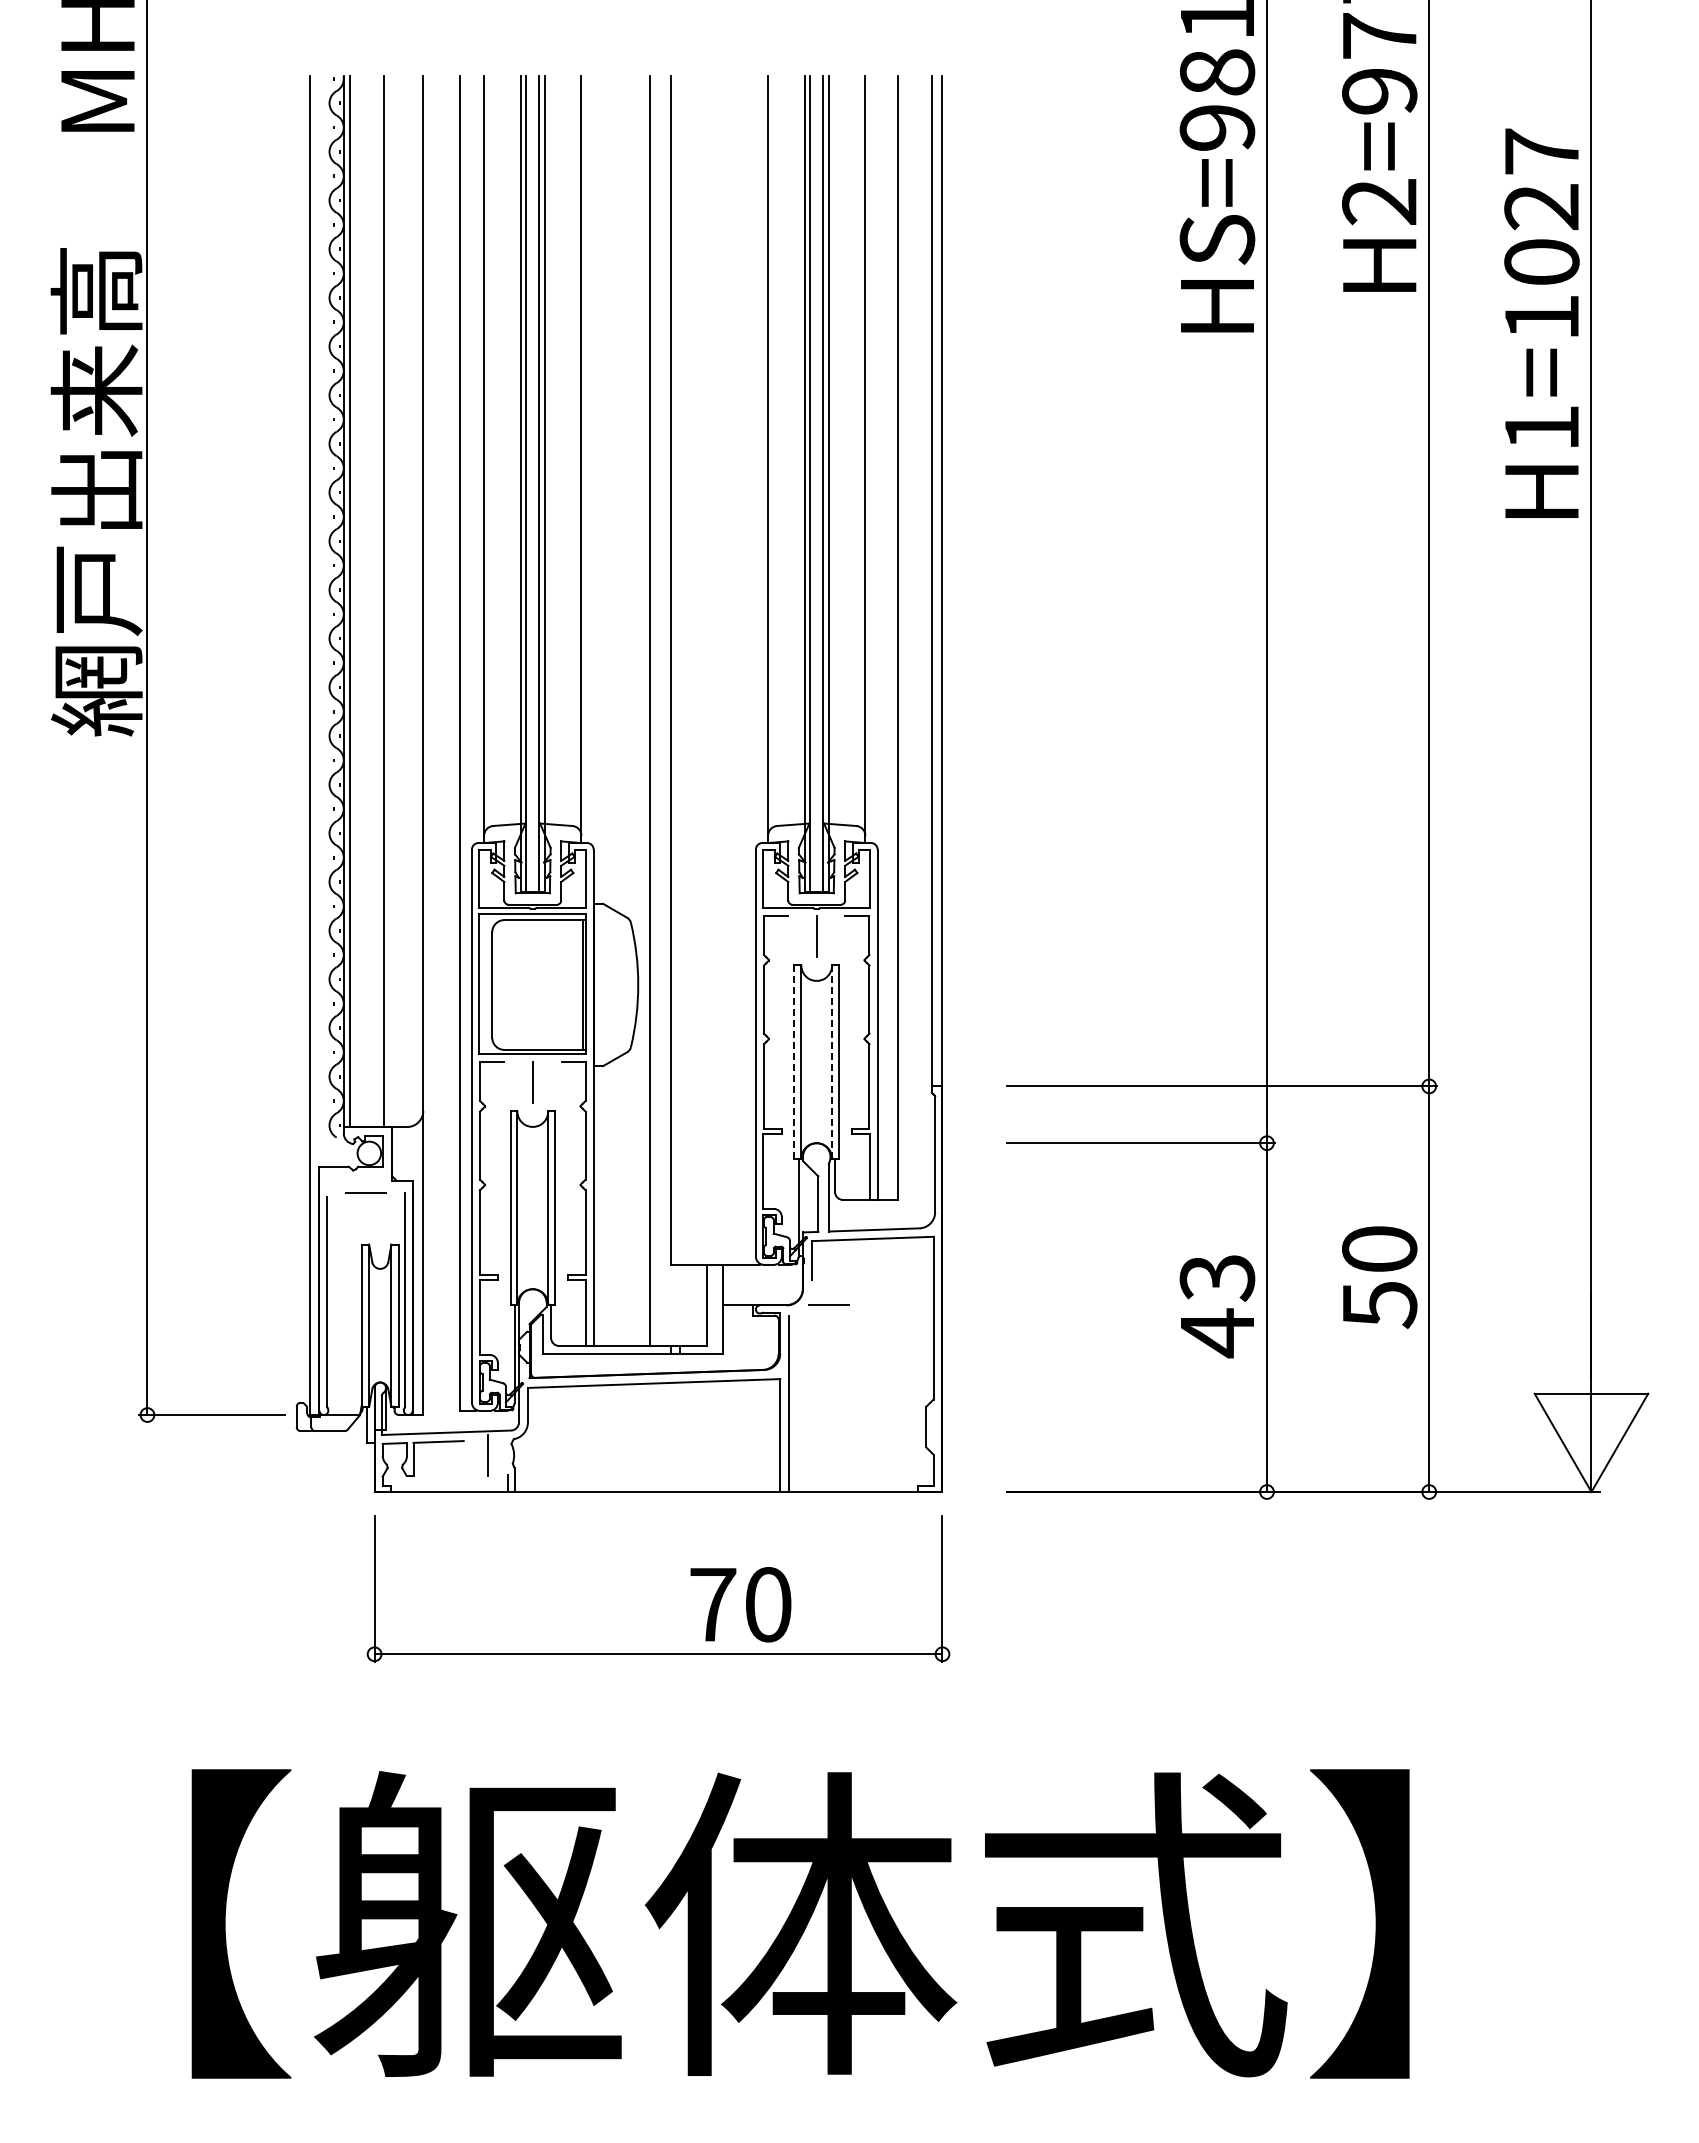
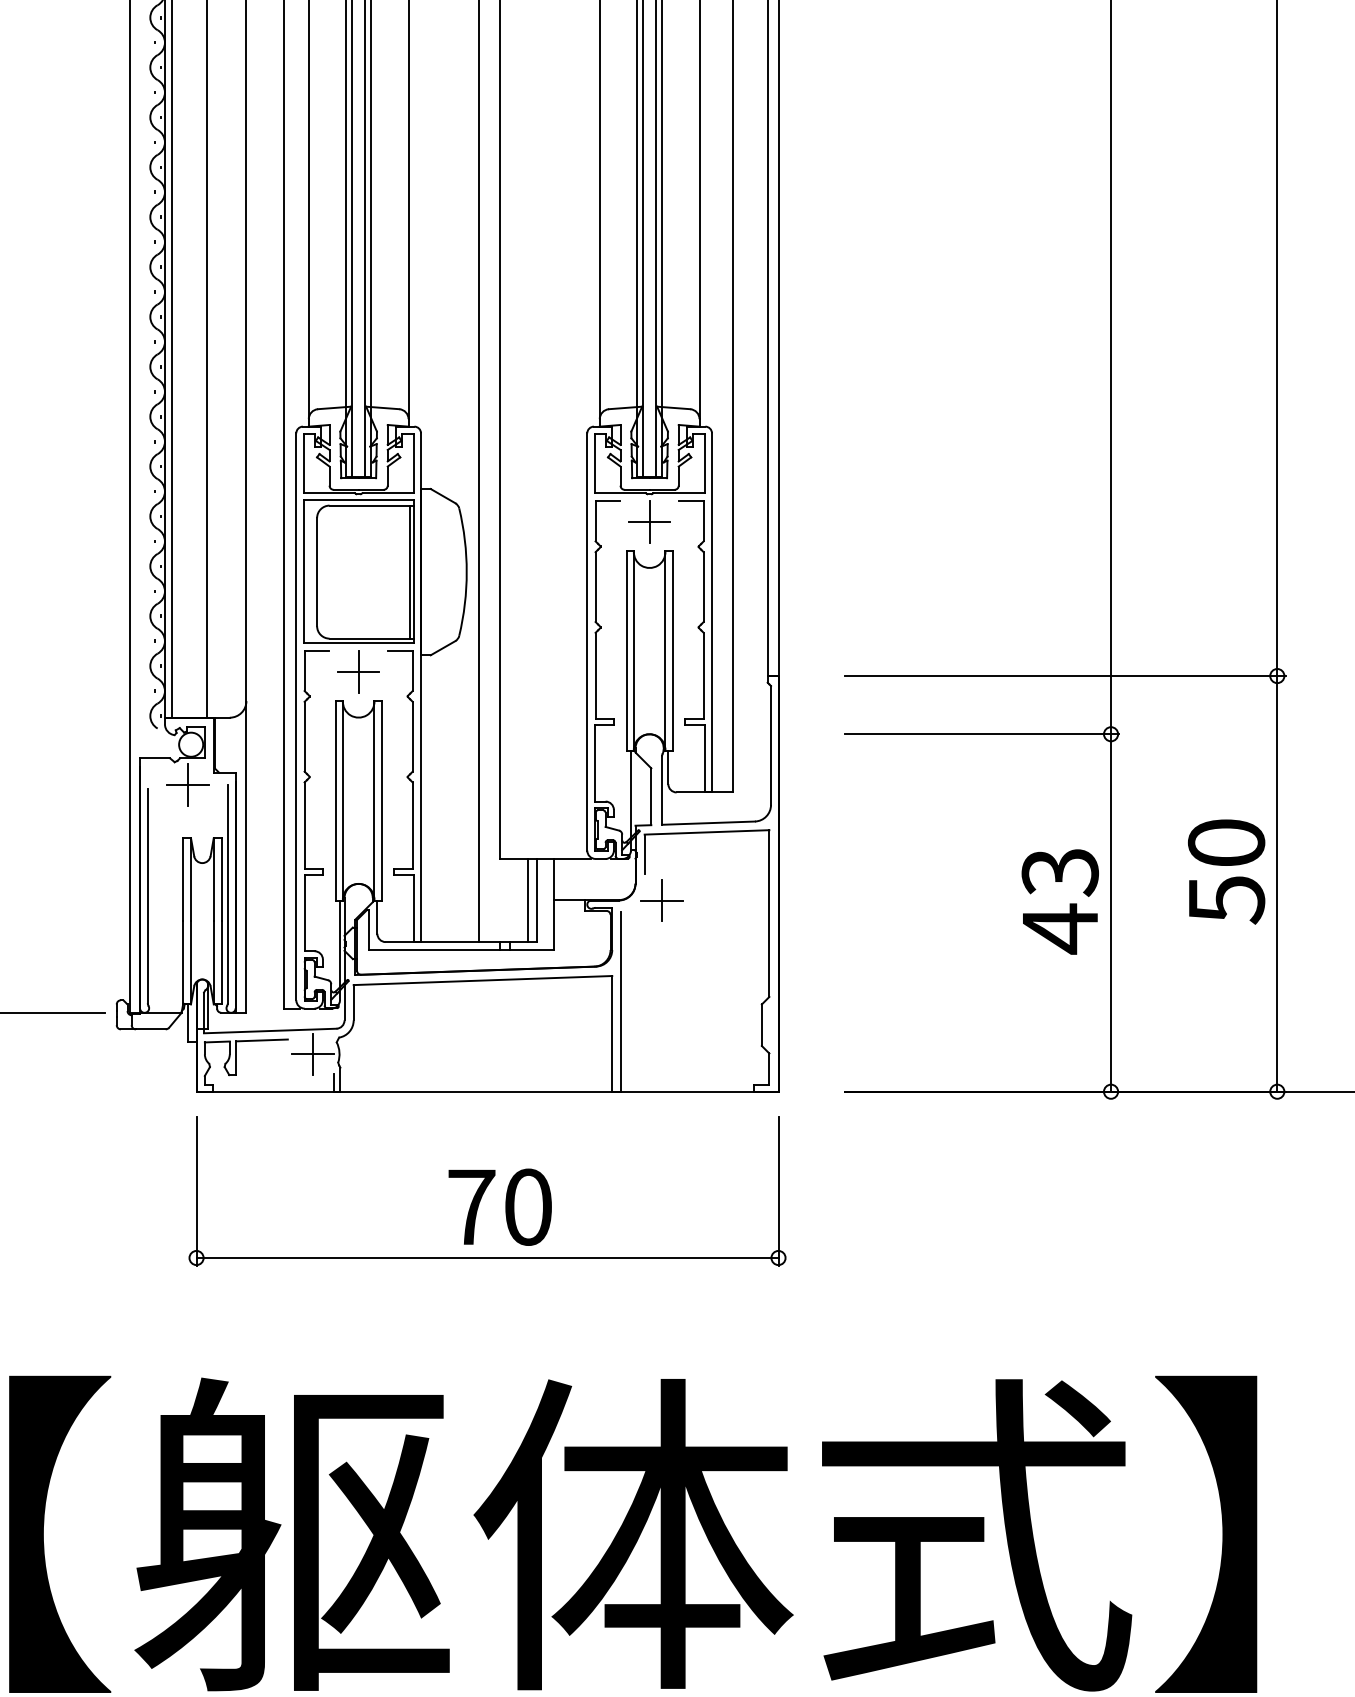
line: (816, 936) -> (649, 522), added
line: (794, 1062) -> (626, 651), dashed -> solid
line: (832, 1062) -> (665, 651), dashed -> solid
line: (532, 1082) -> (358, 672), added
line: (366, 1192) -> (188, 784), added
line: (698, 1305) -> (528, 900), added
line: (828, 1305) -> (661, 900), added
line: (487, 1455) -> (312, 1054), added
text: (740, 1604) -> (499, 1207), moved

